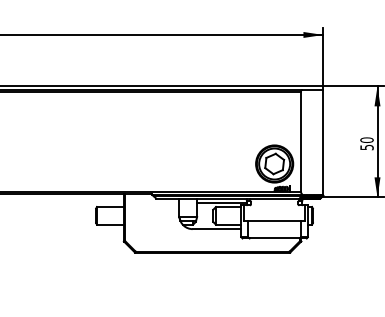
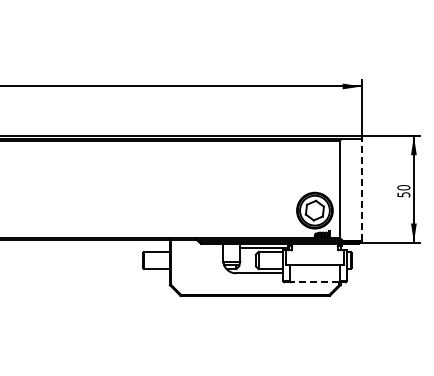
line: (323, 143) -> (361, 190), solid -> dashed
line: (274, 238) -> (314, 282), solid -> dashed

